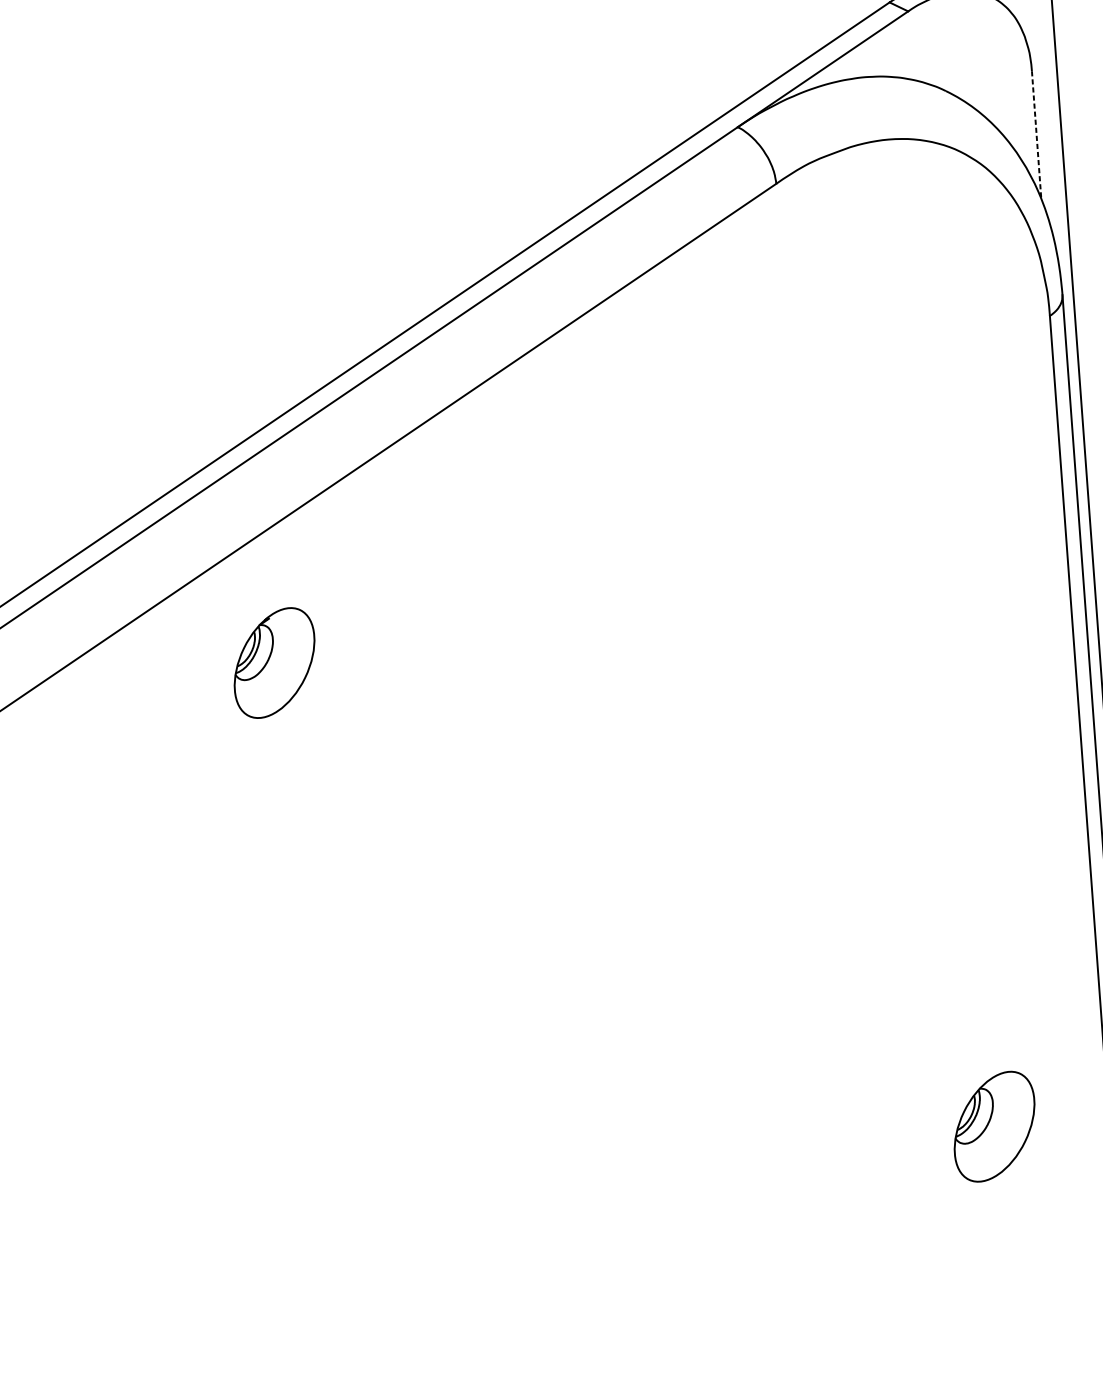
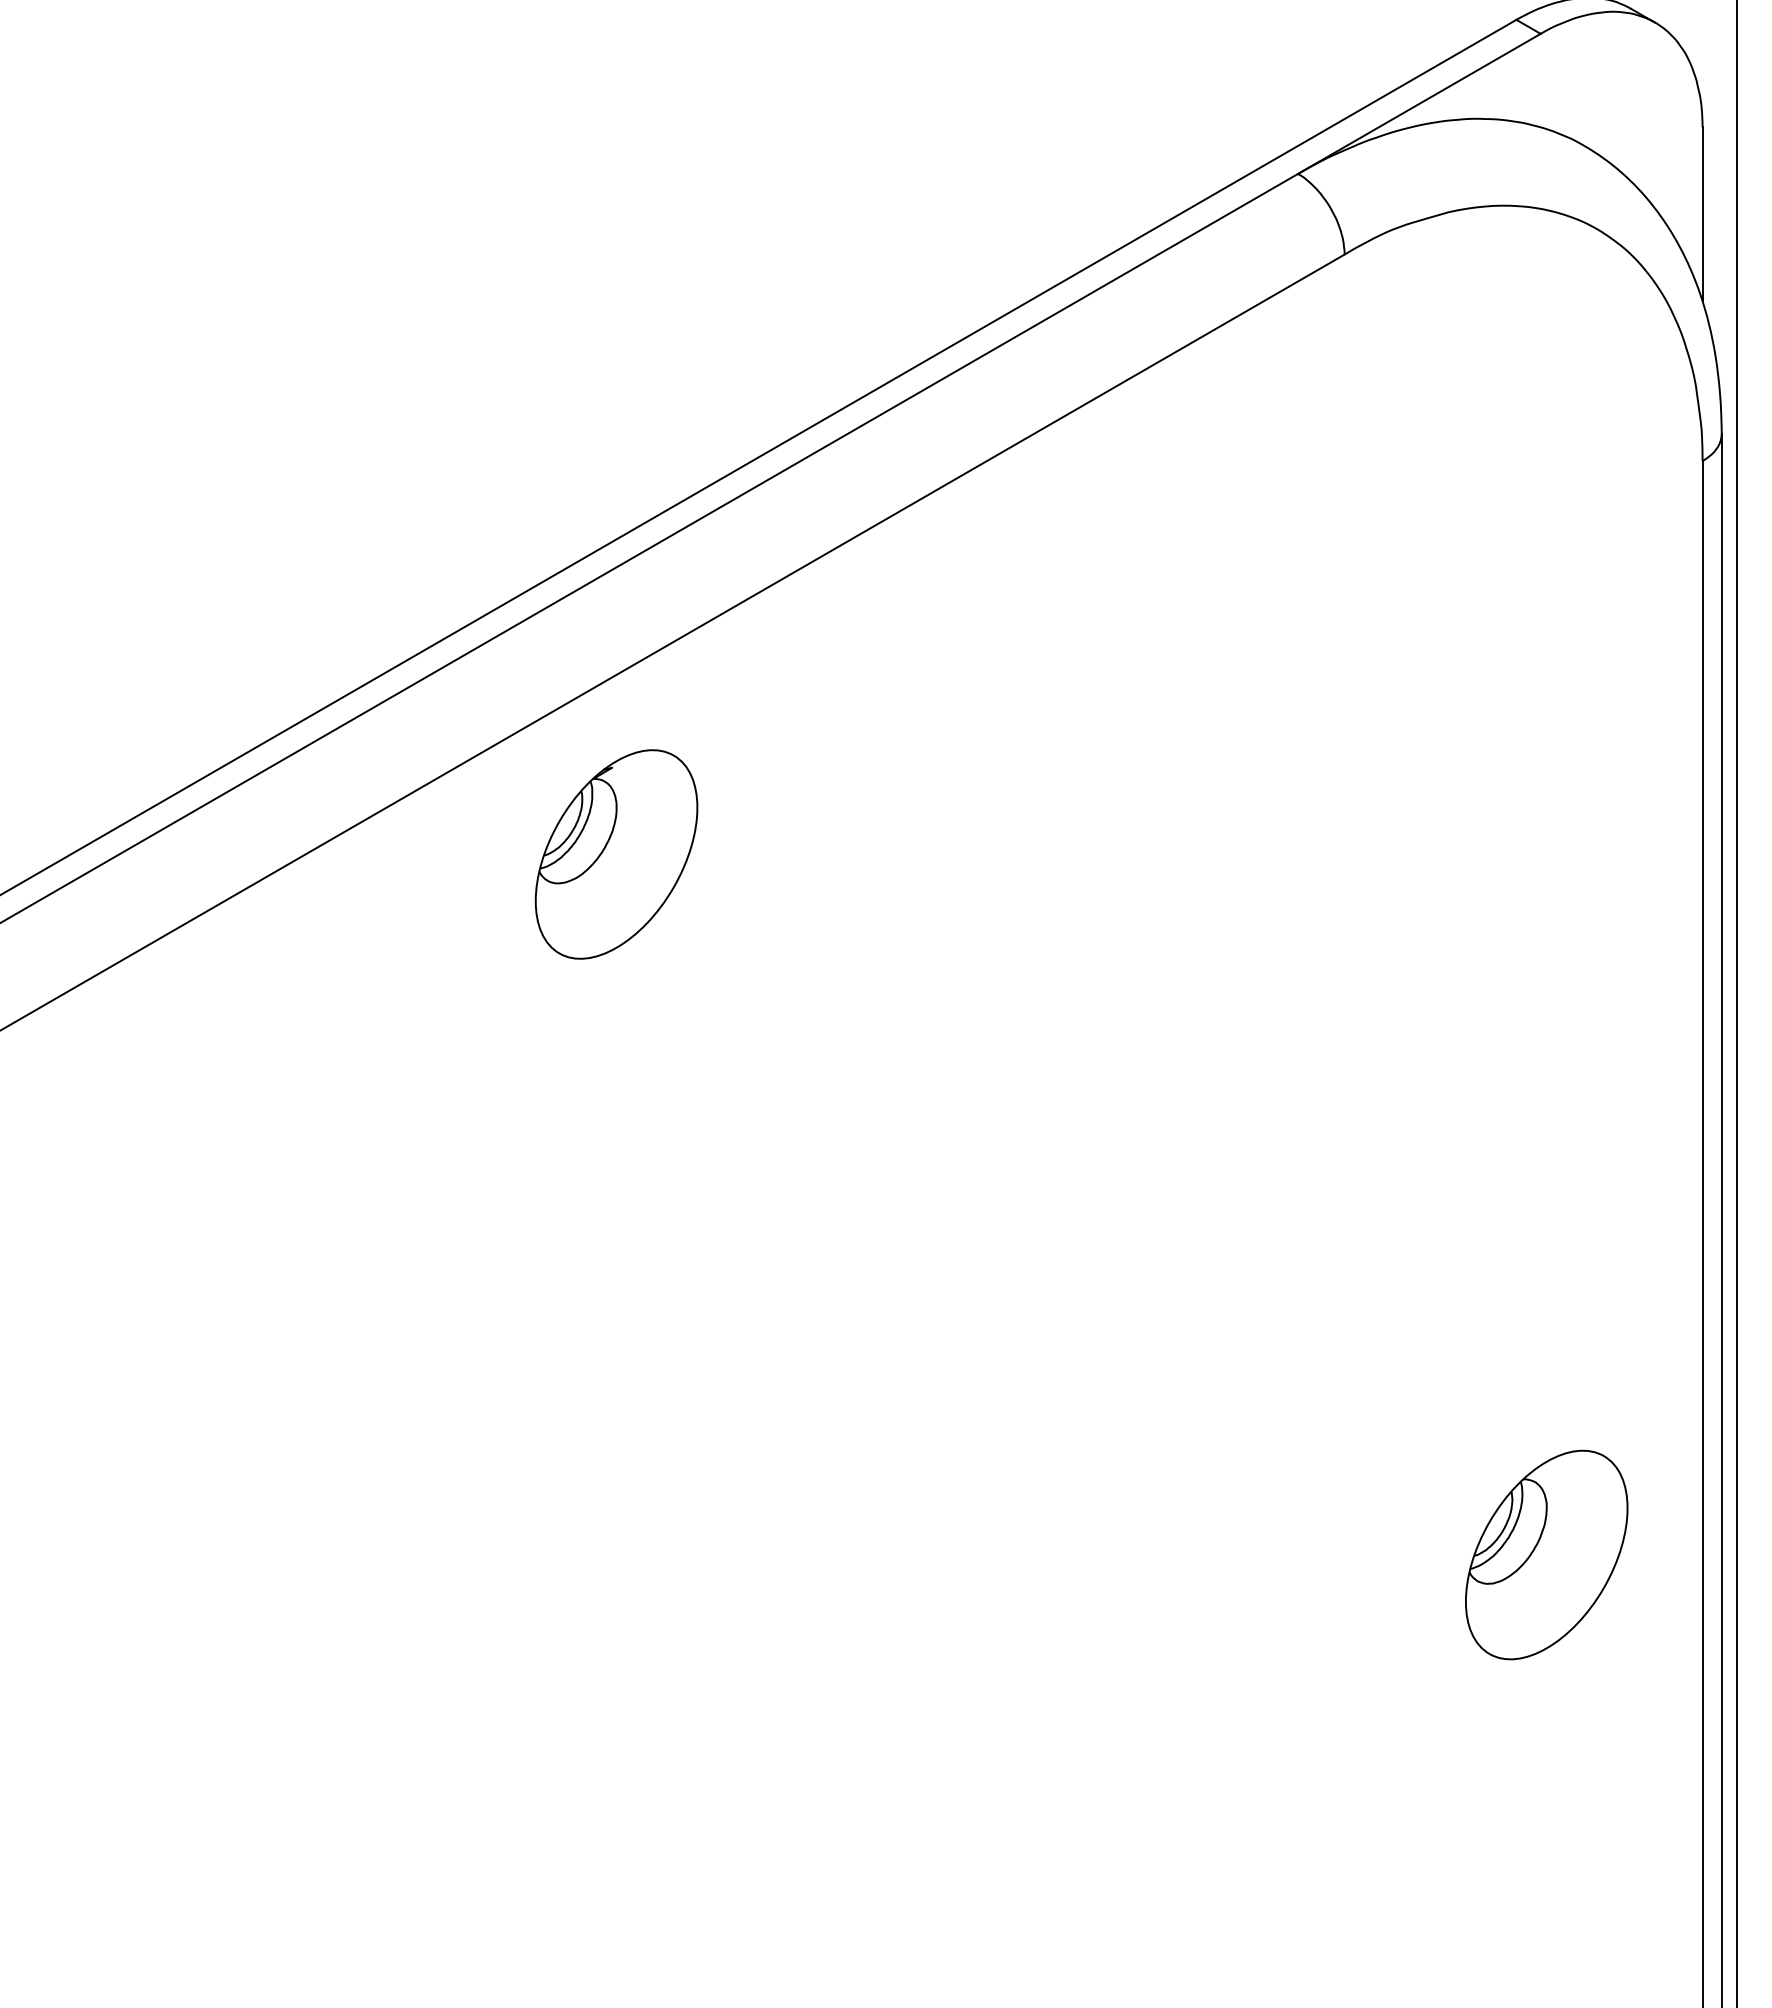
line: (1036, 135) -> (1702, 214), dashed -> solid
part: (274, 663) -> (616, 854), size x1.43
part: (994, 1126) -> (1546, 1554), size x1.43

